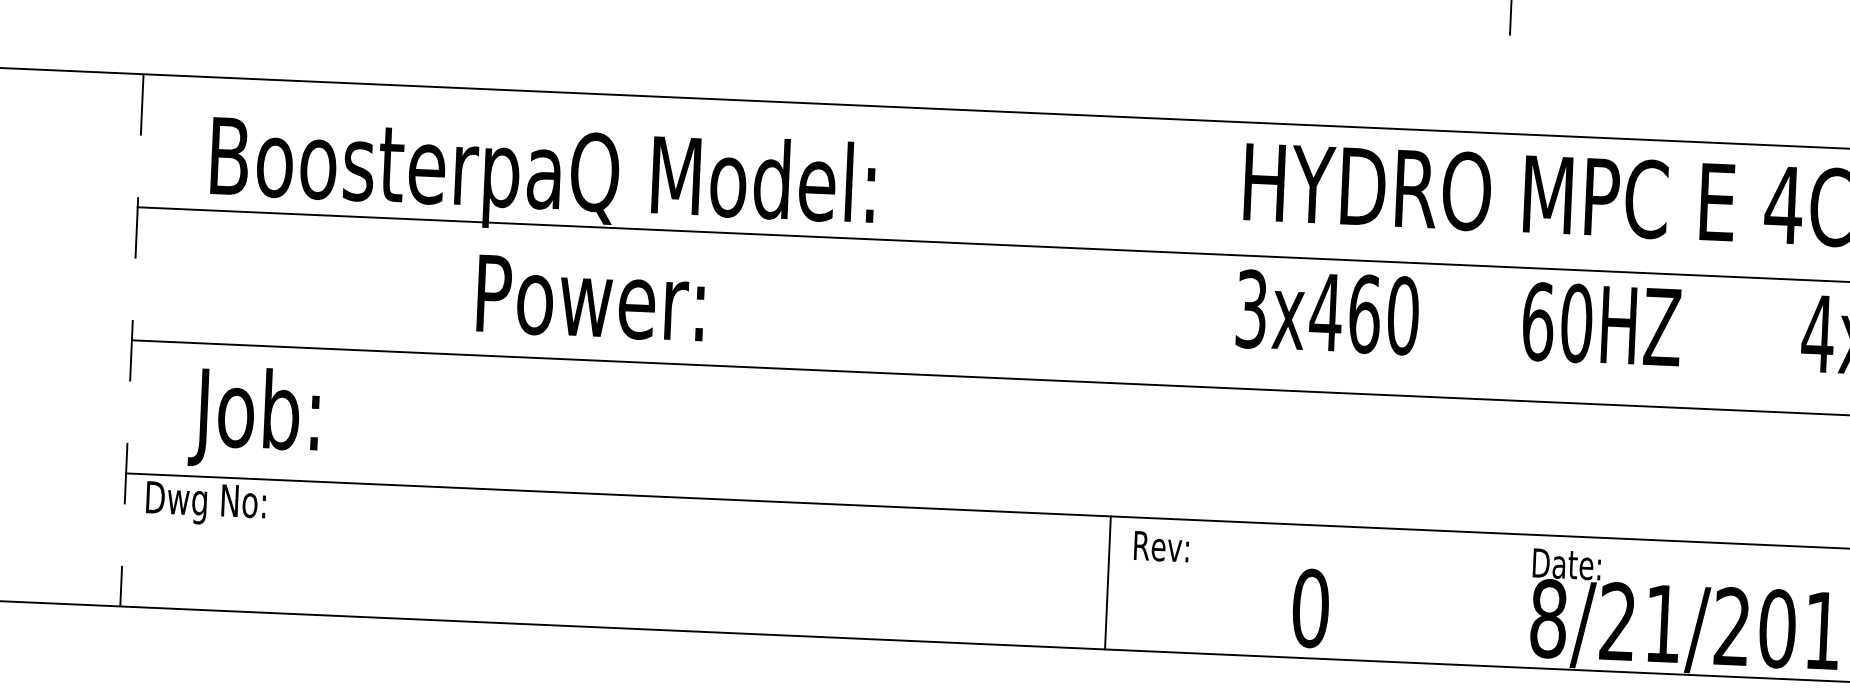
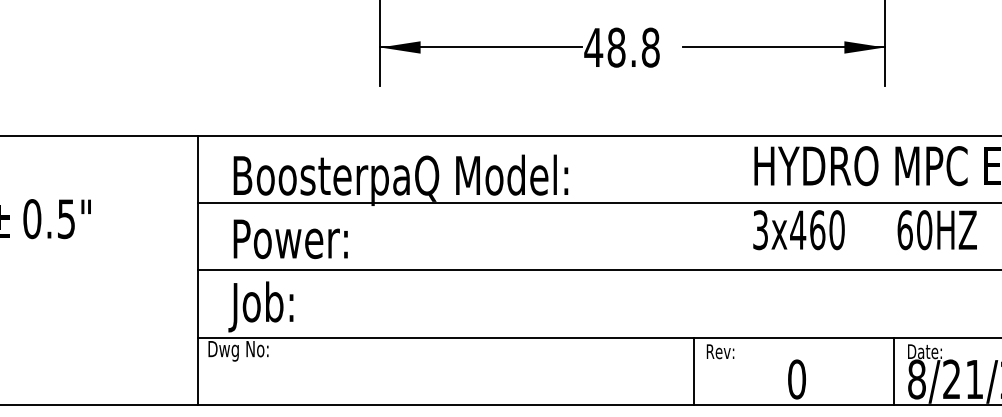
text: (590, 298) -> (290, 239), moved
line: (131, 340) -> (197, 270), dashed -> solid
line: (1504, 599) -> (894, 370), added

